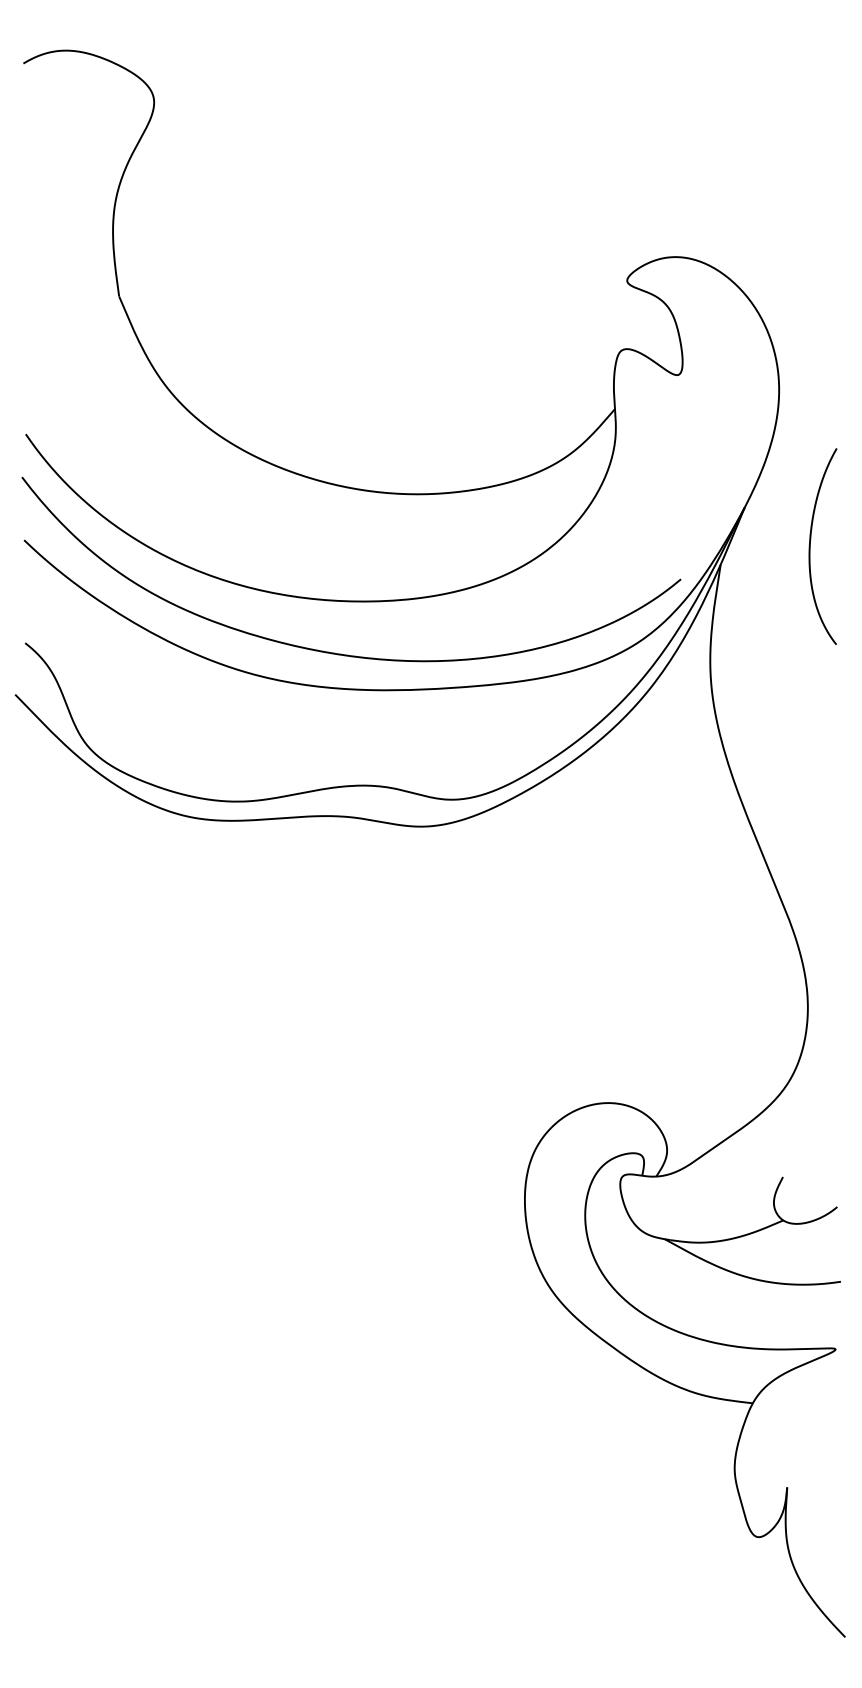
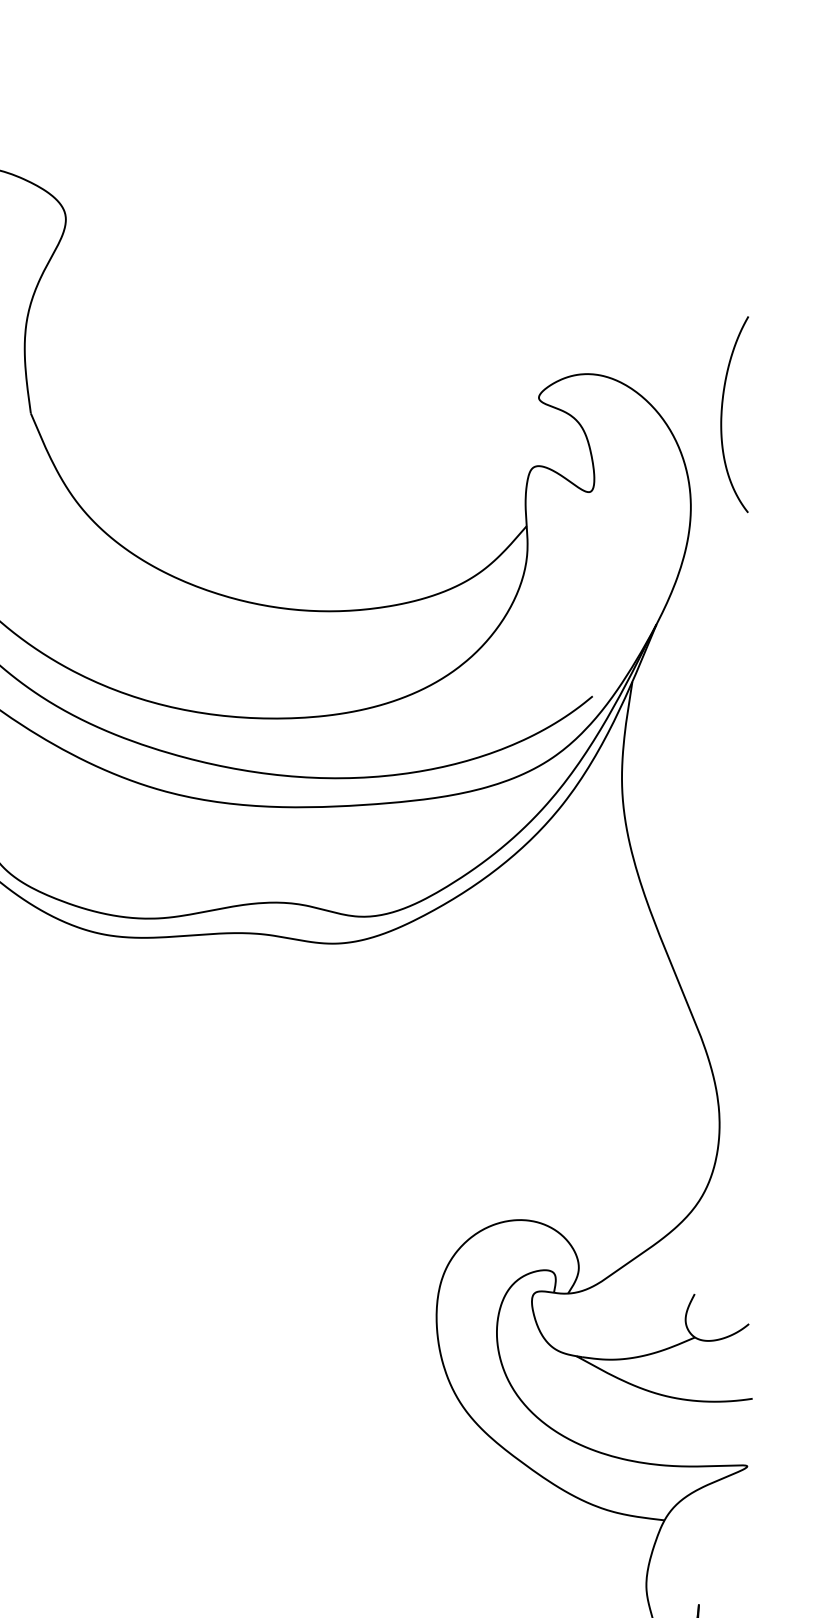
curve: (810, 546) -> (722, 414), moved

